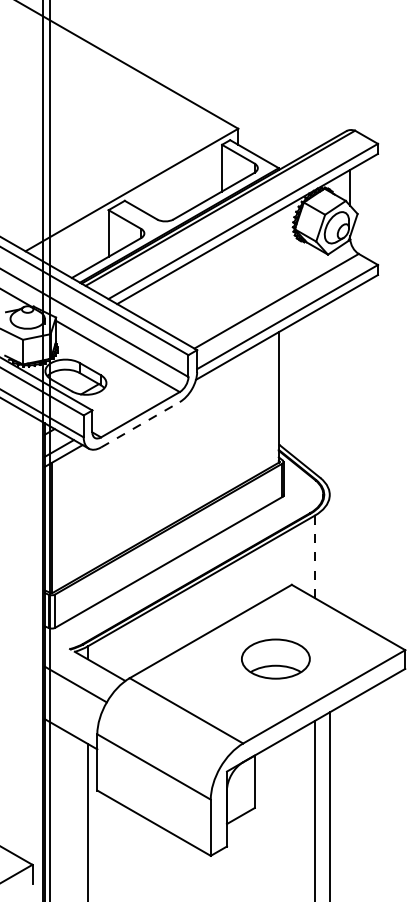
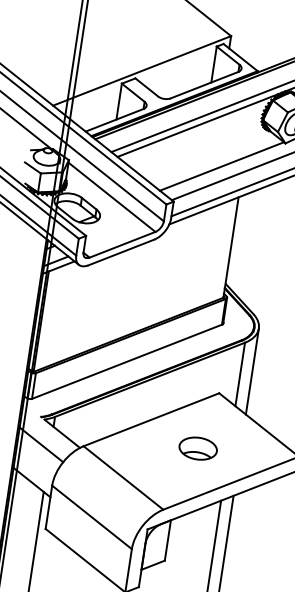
line: (251, 295) -> (221, 165), added
line: (140, 424) -> (121, 252), dashed -> solid
line: (329, 550) -> (252, 371), added
line: (314, 557) -> (239, 374), dashed -> solid
part: (275, 659) -> (197, 448), size x0.71

